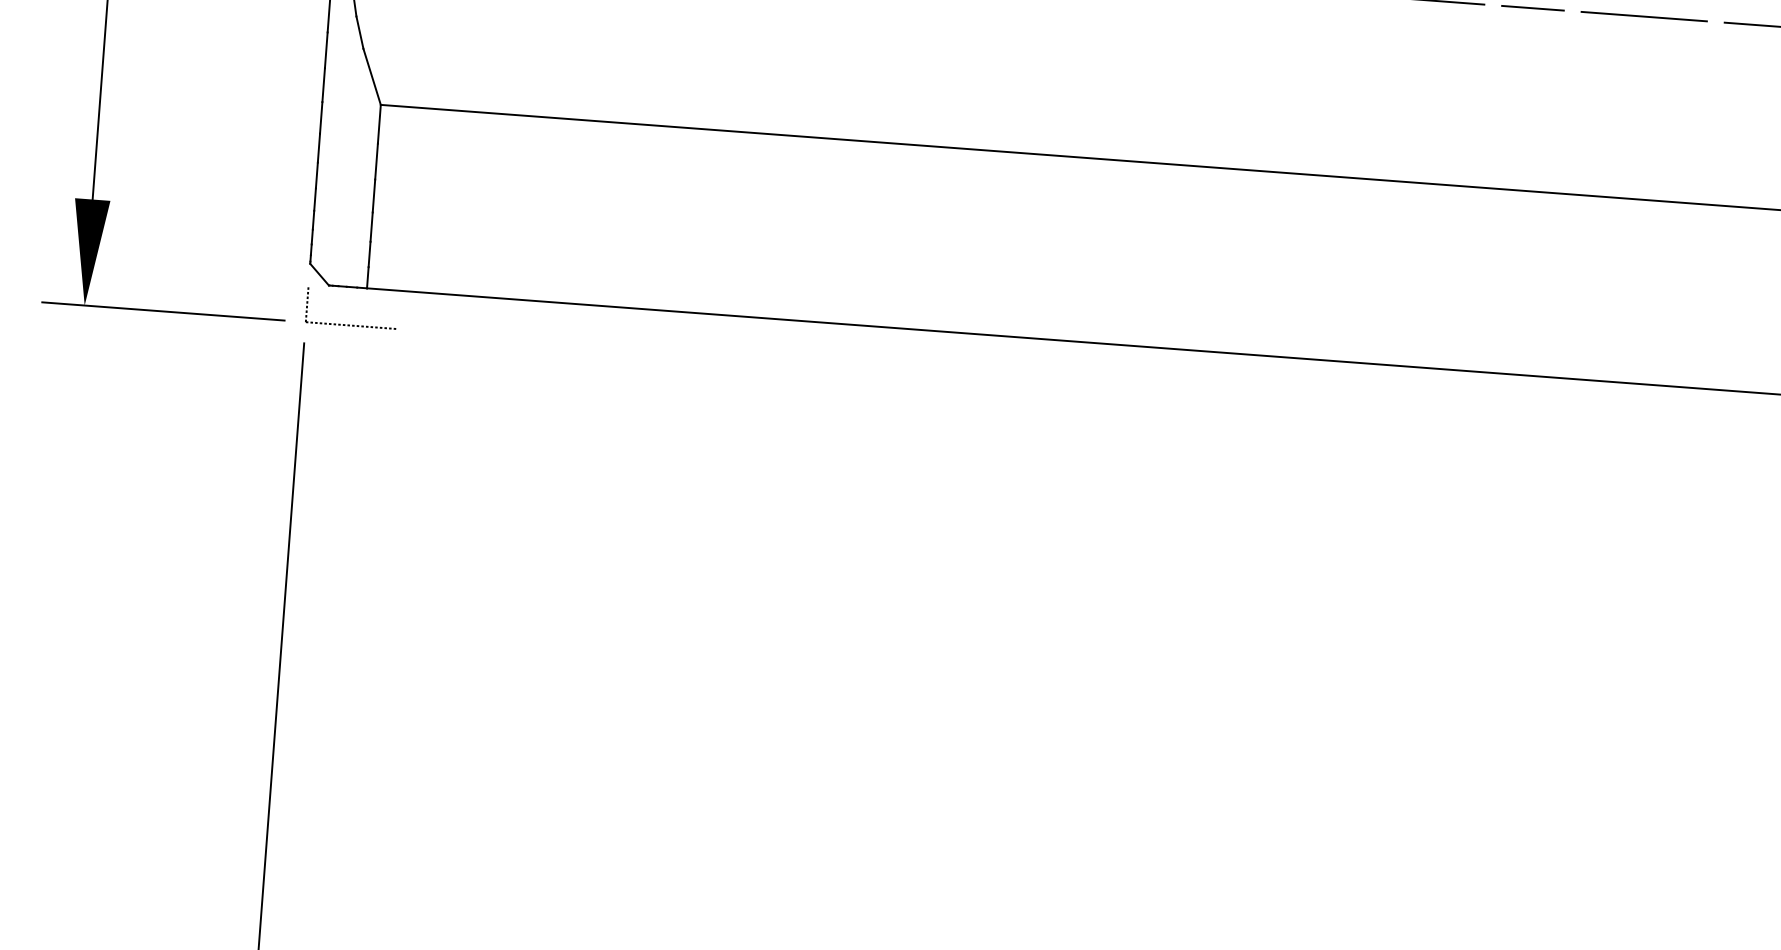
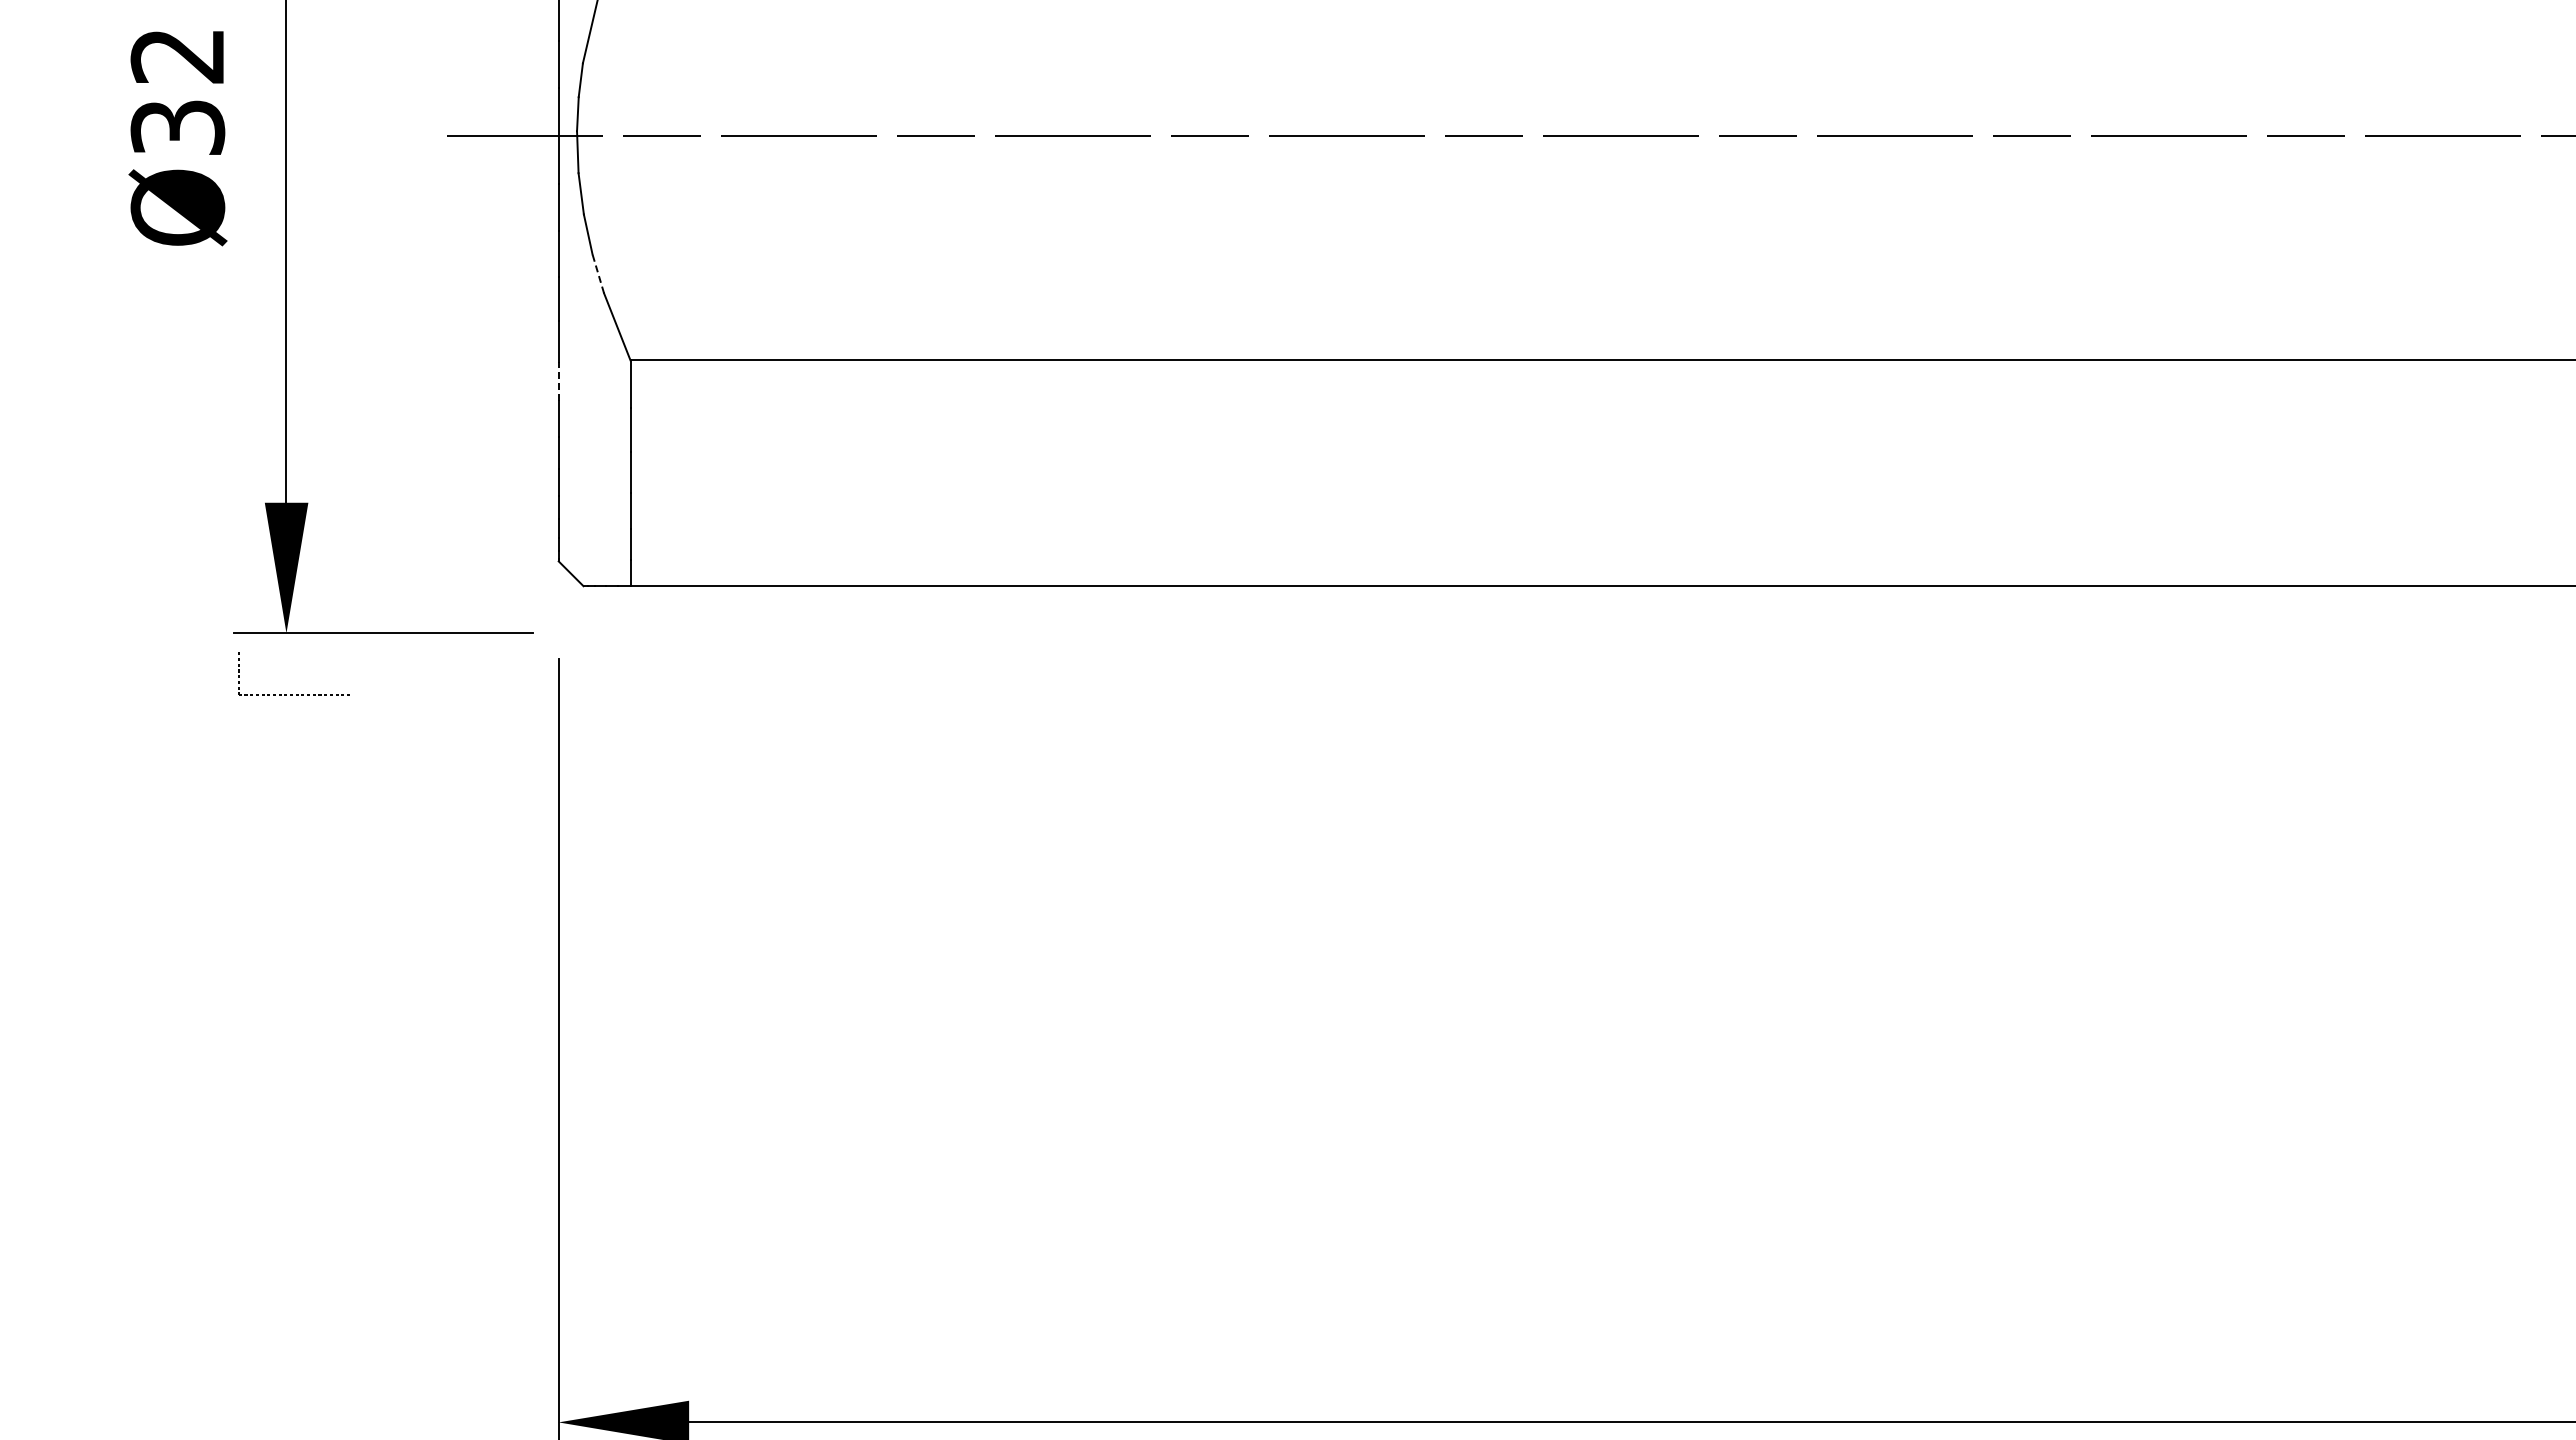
line: (360, 32) -> (598, 273), solid -> dashed
line: (321, 117) -> (558, 381), solid -> dashed
part: (349, 324) -> (292, 694), moved

